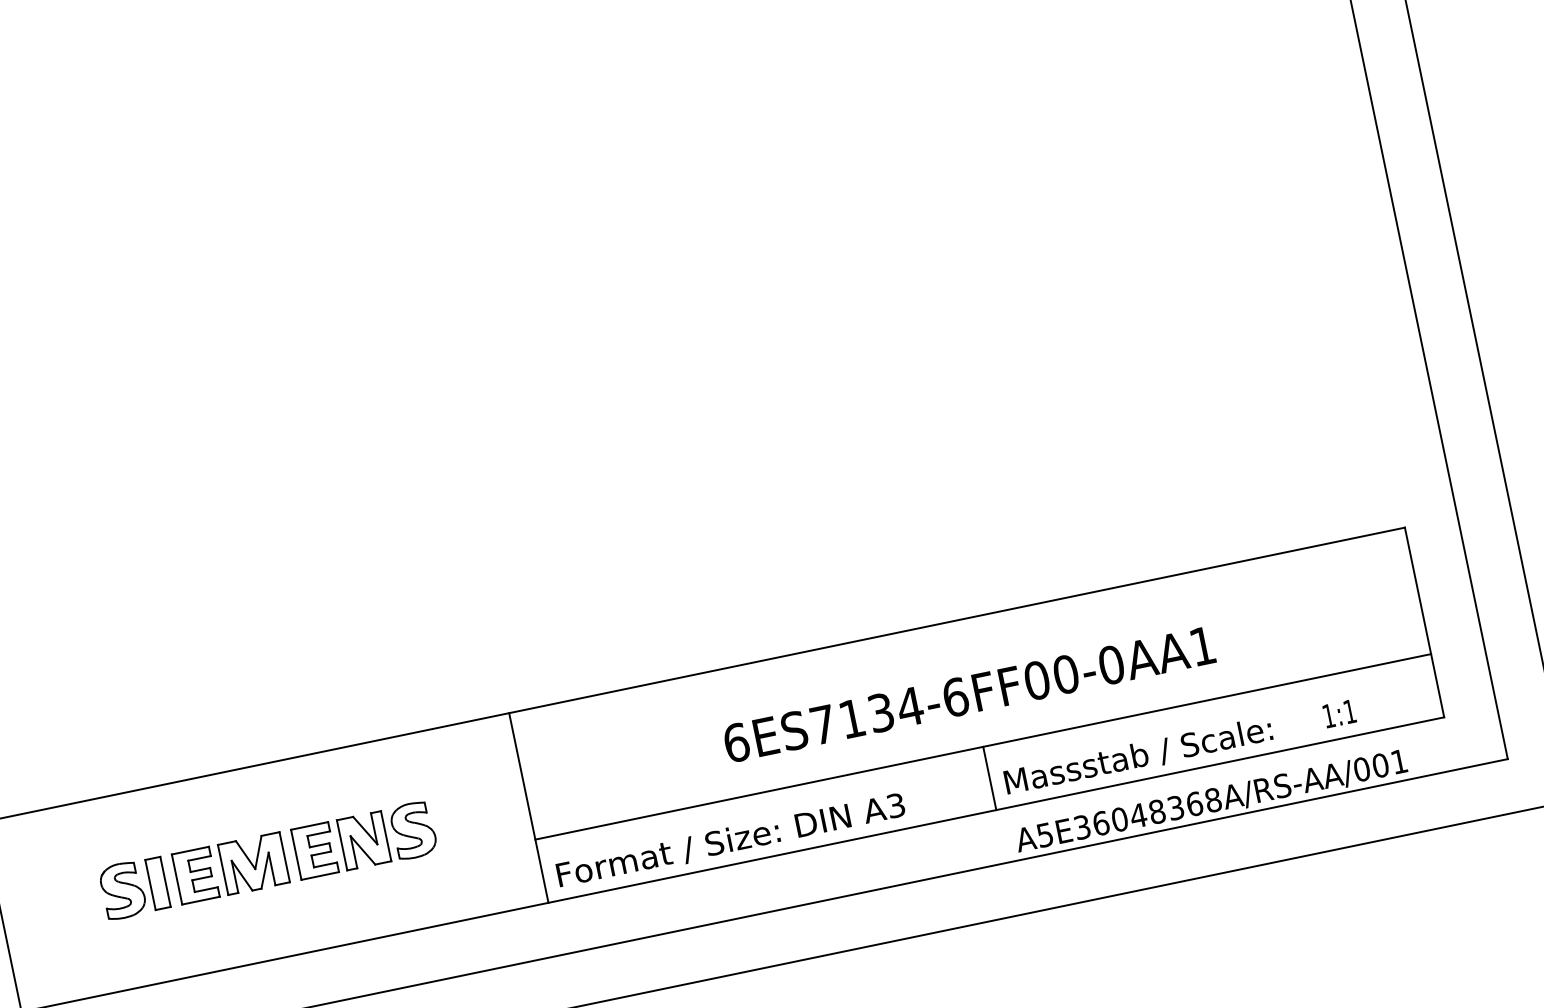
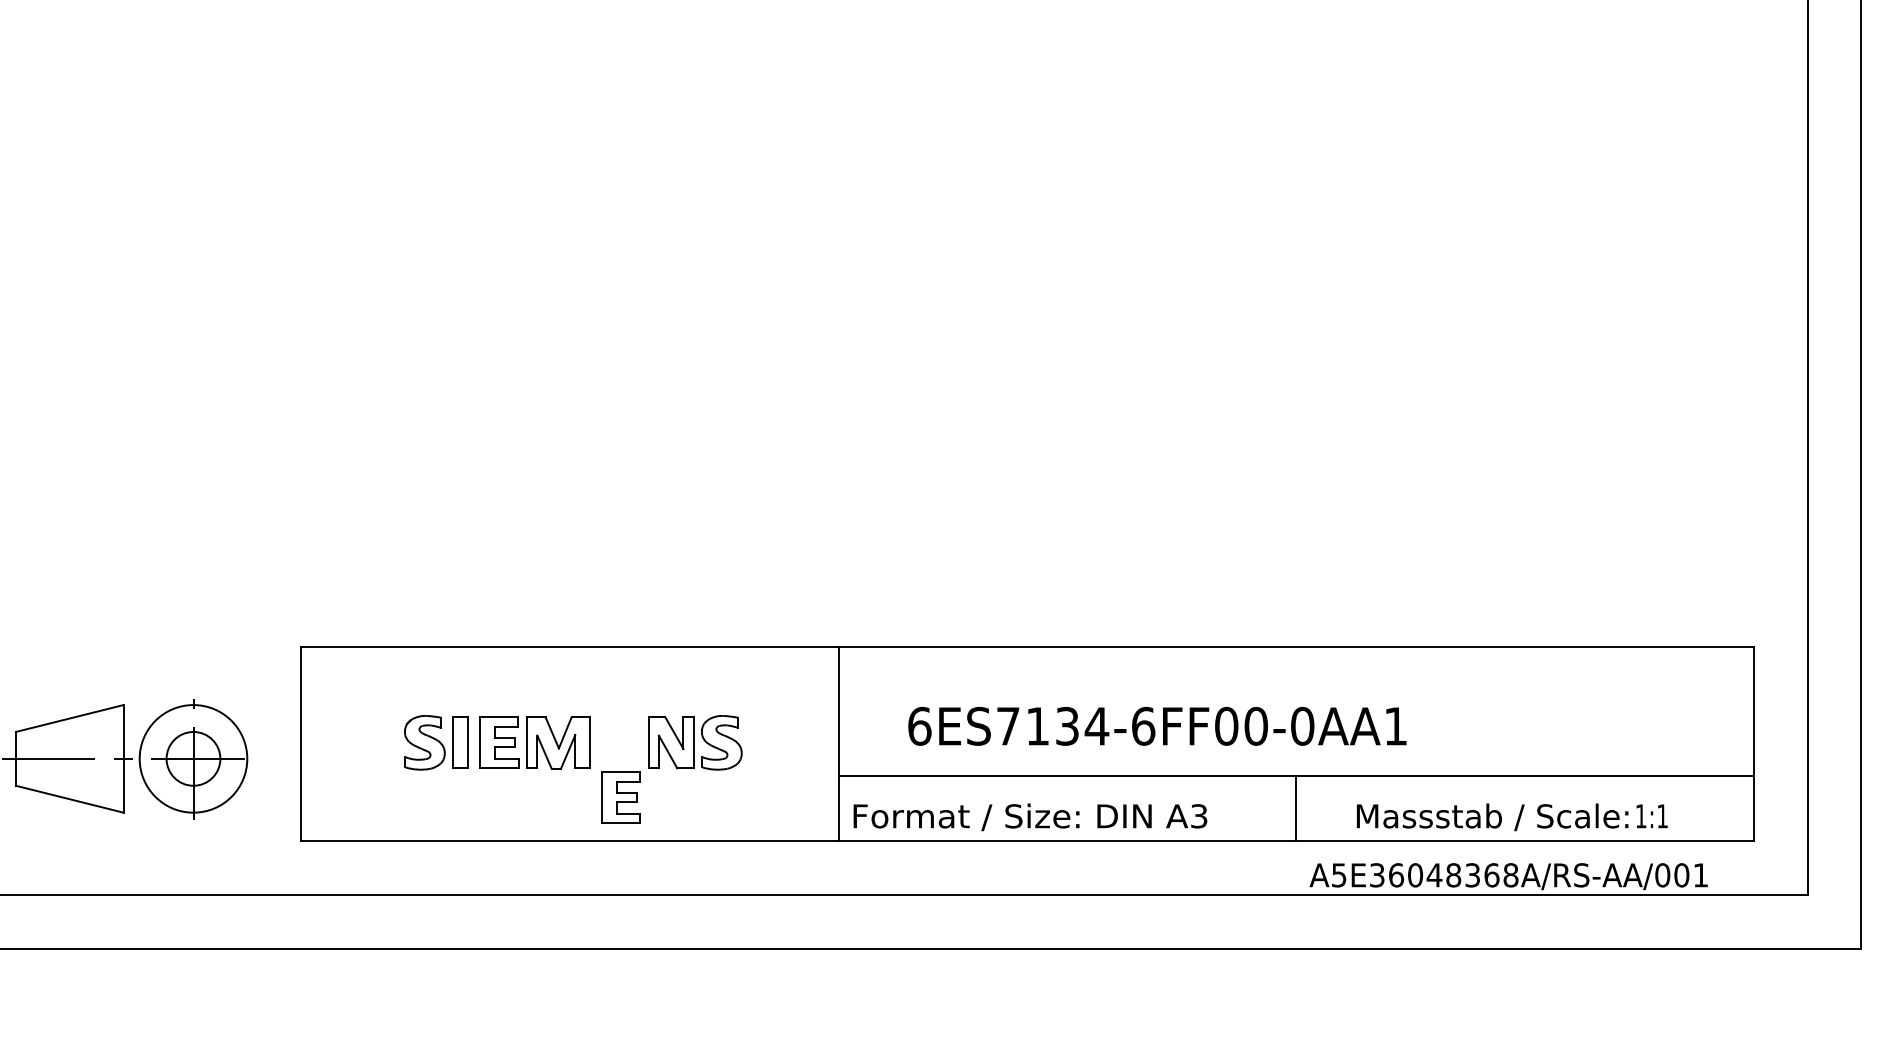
text: (969, 694) -> (1157, 726), moved
text: (1138, 756) -> (1492, 817), moved
part: (314, 850) -> (620, 797), moved

